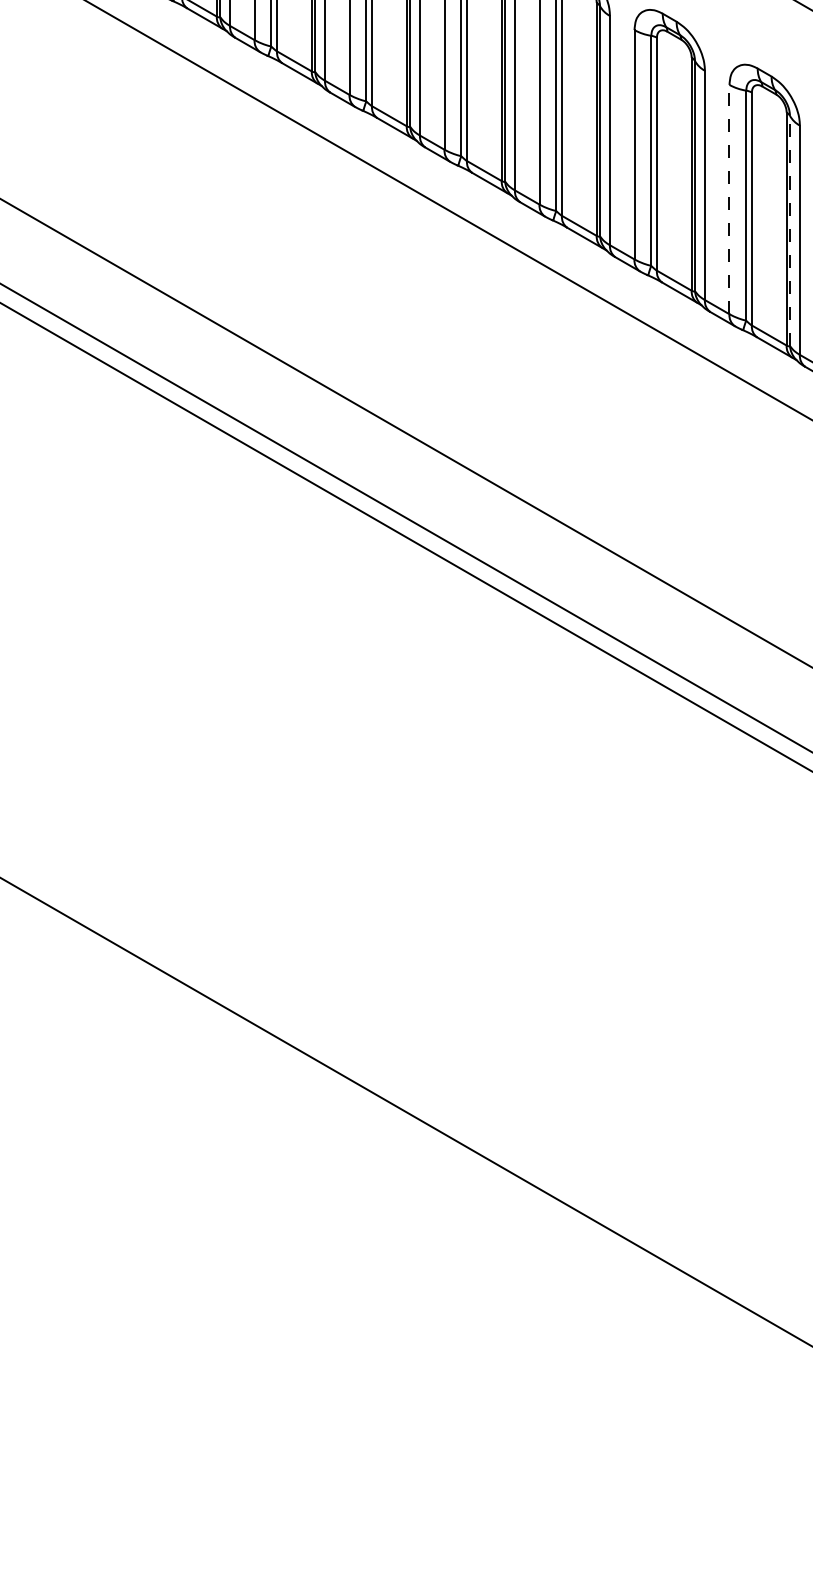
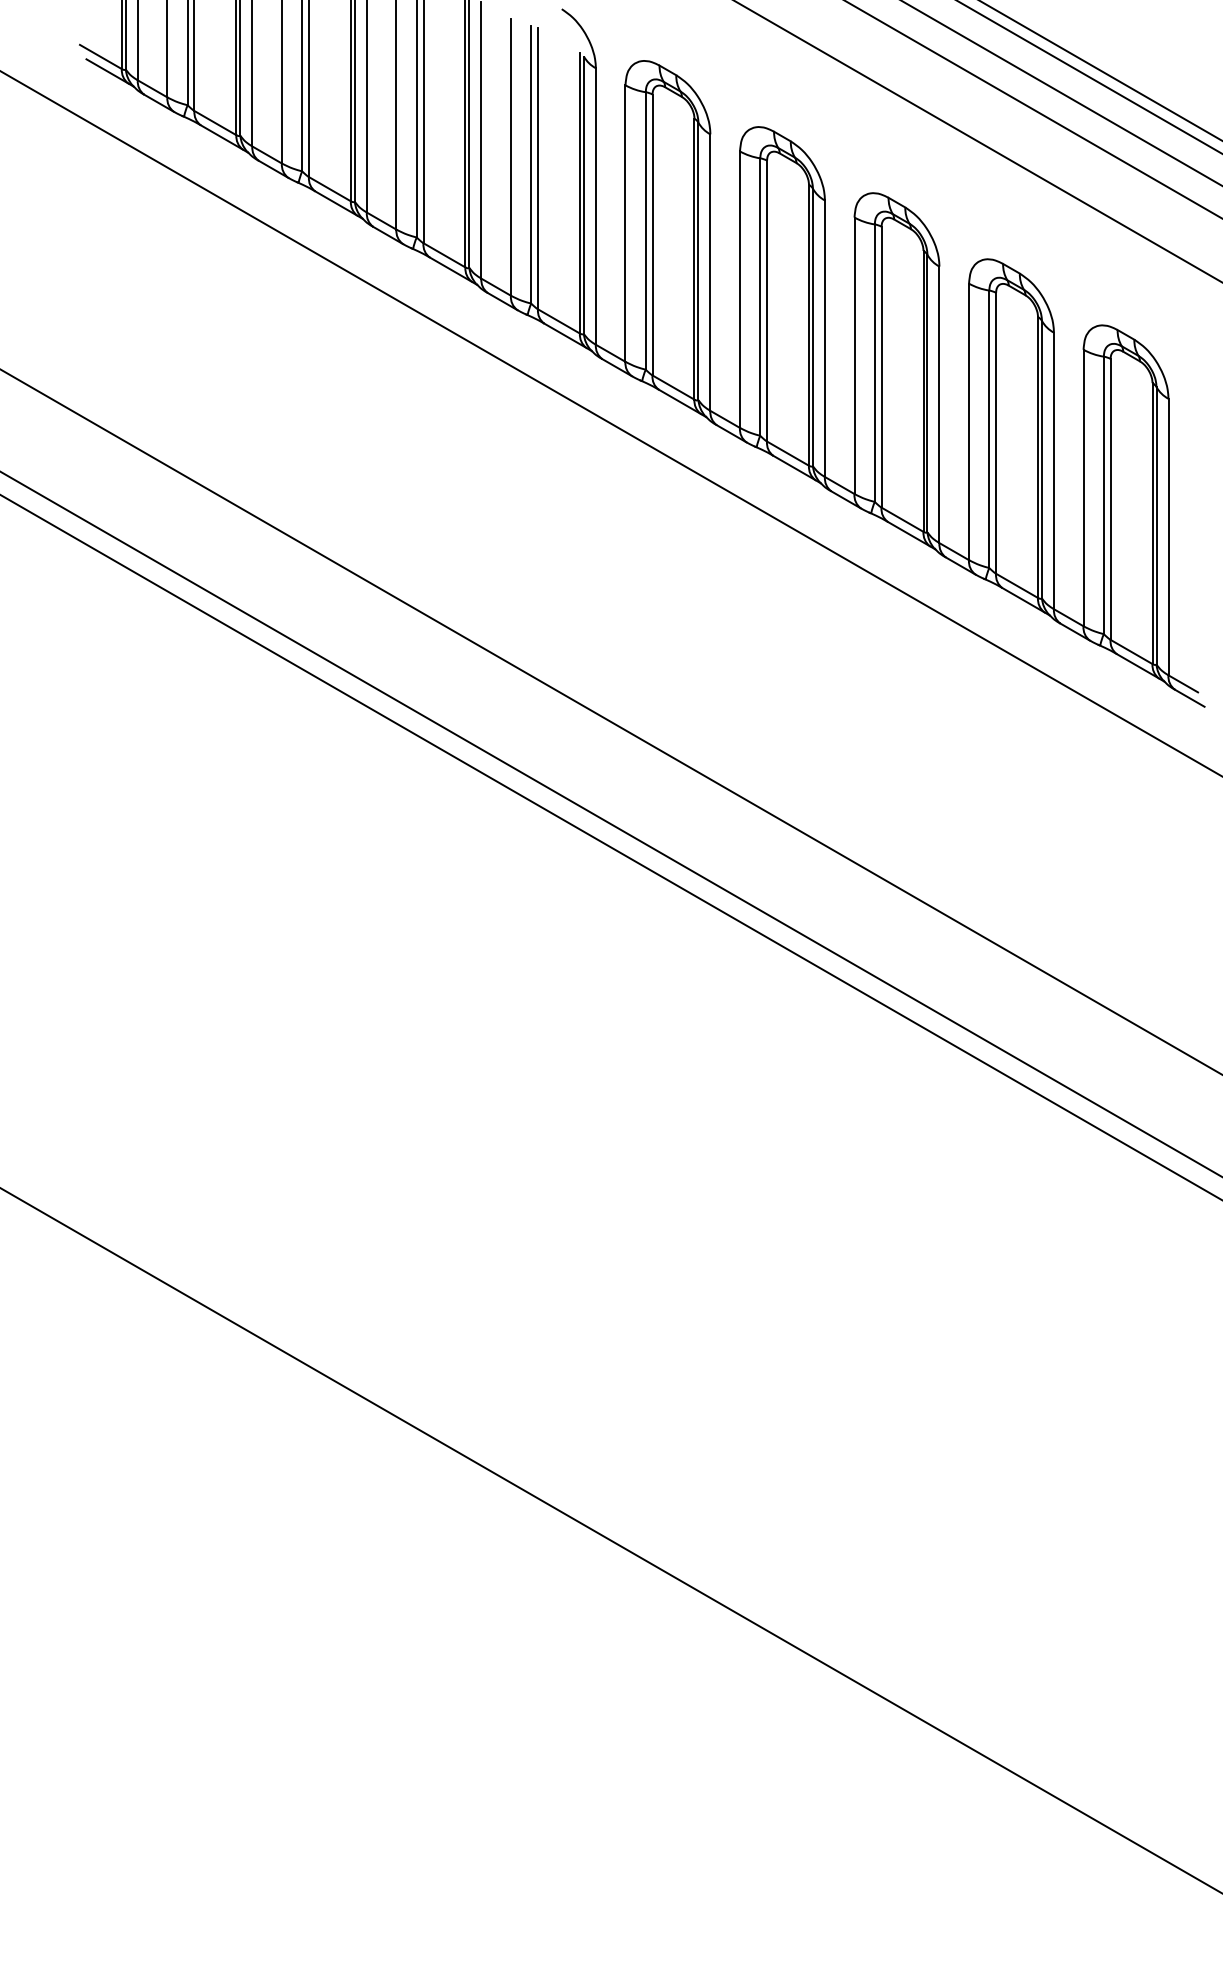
line: (729, 199) -> (969, 421), dashed -> solid
line: (790, 230) -> (1042, 459), dashed -> solid

